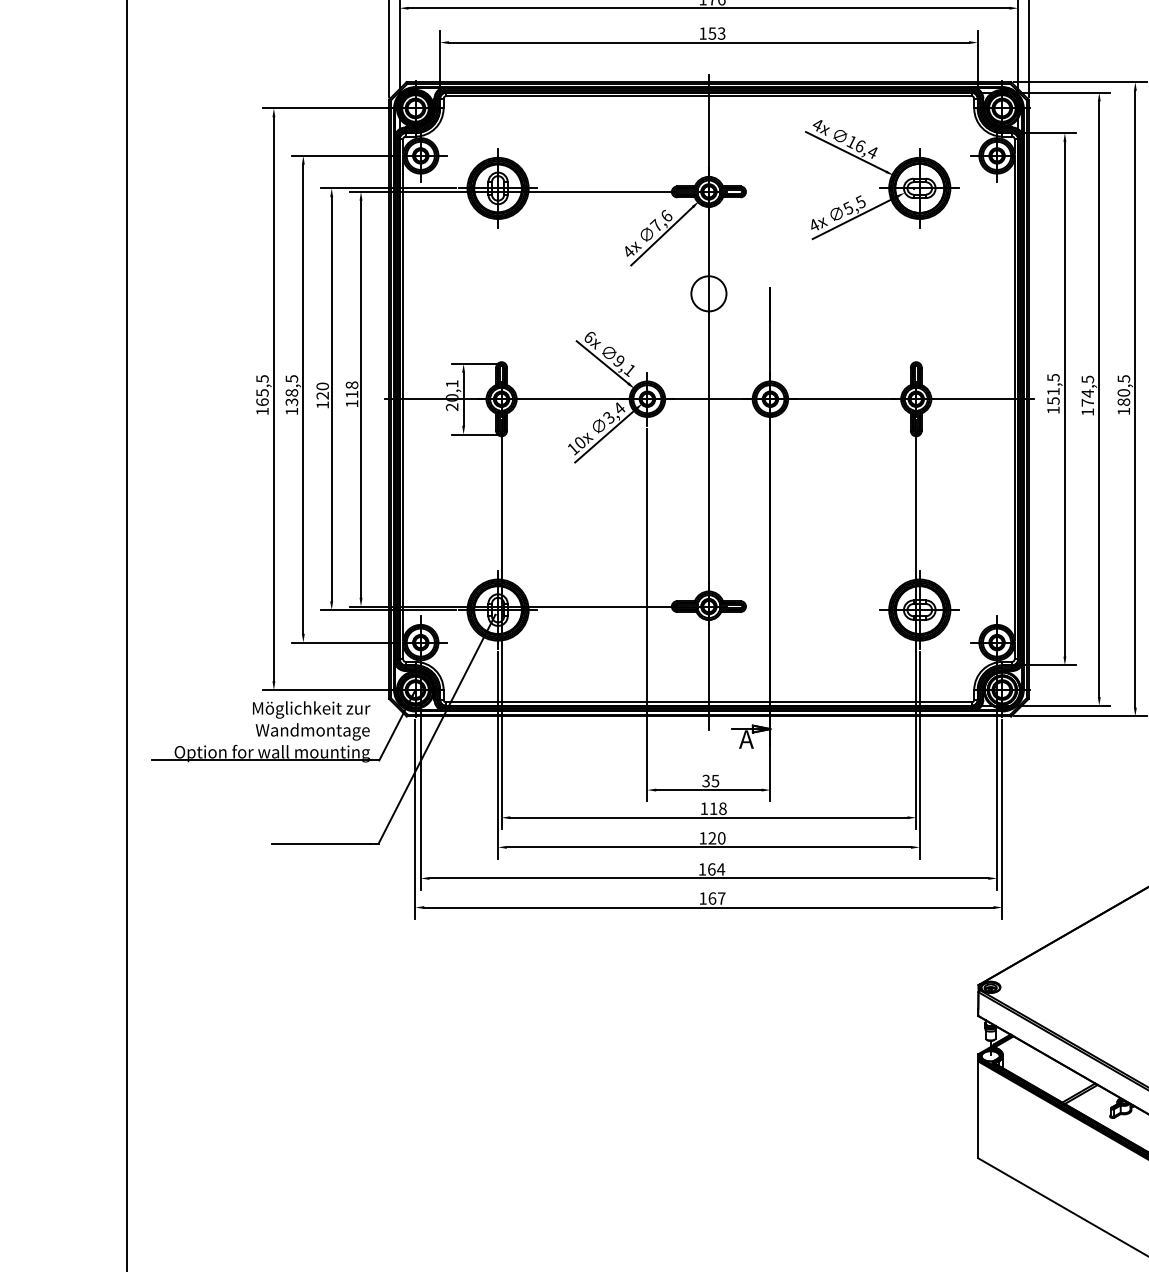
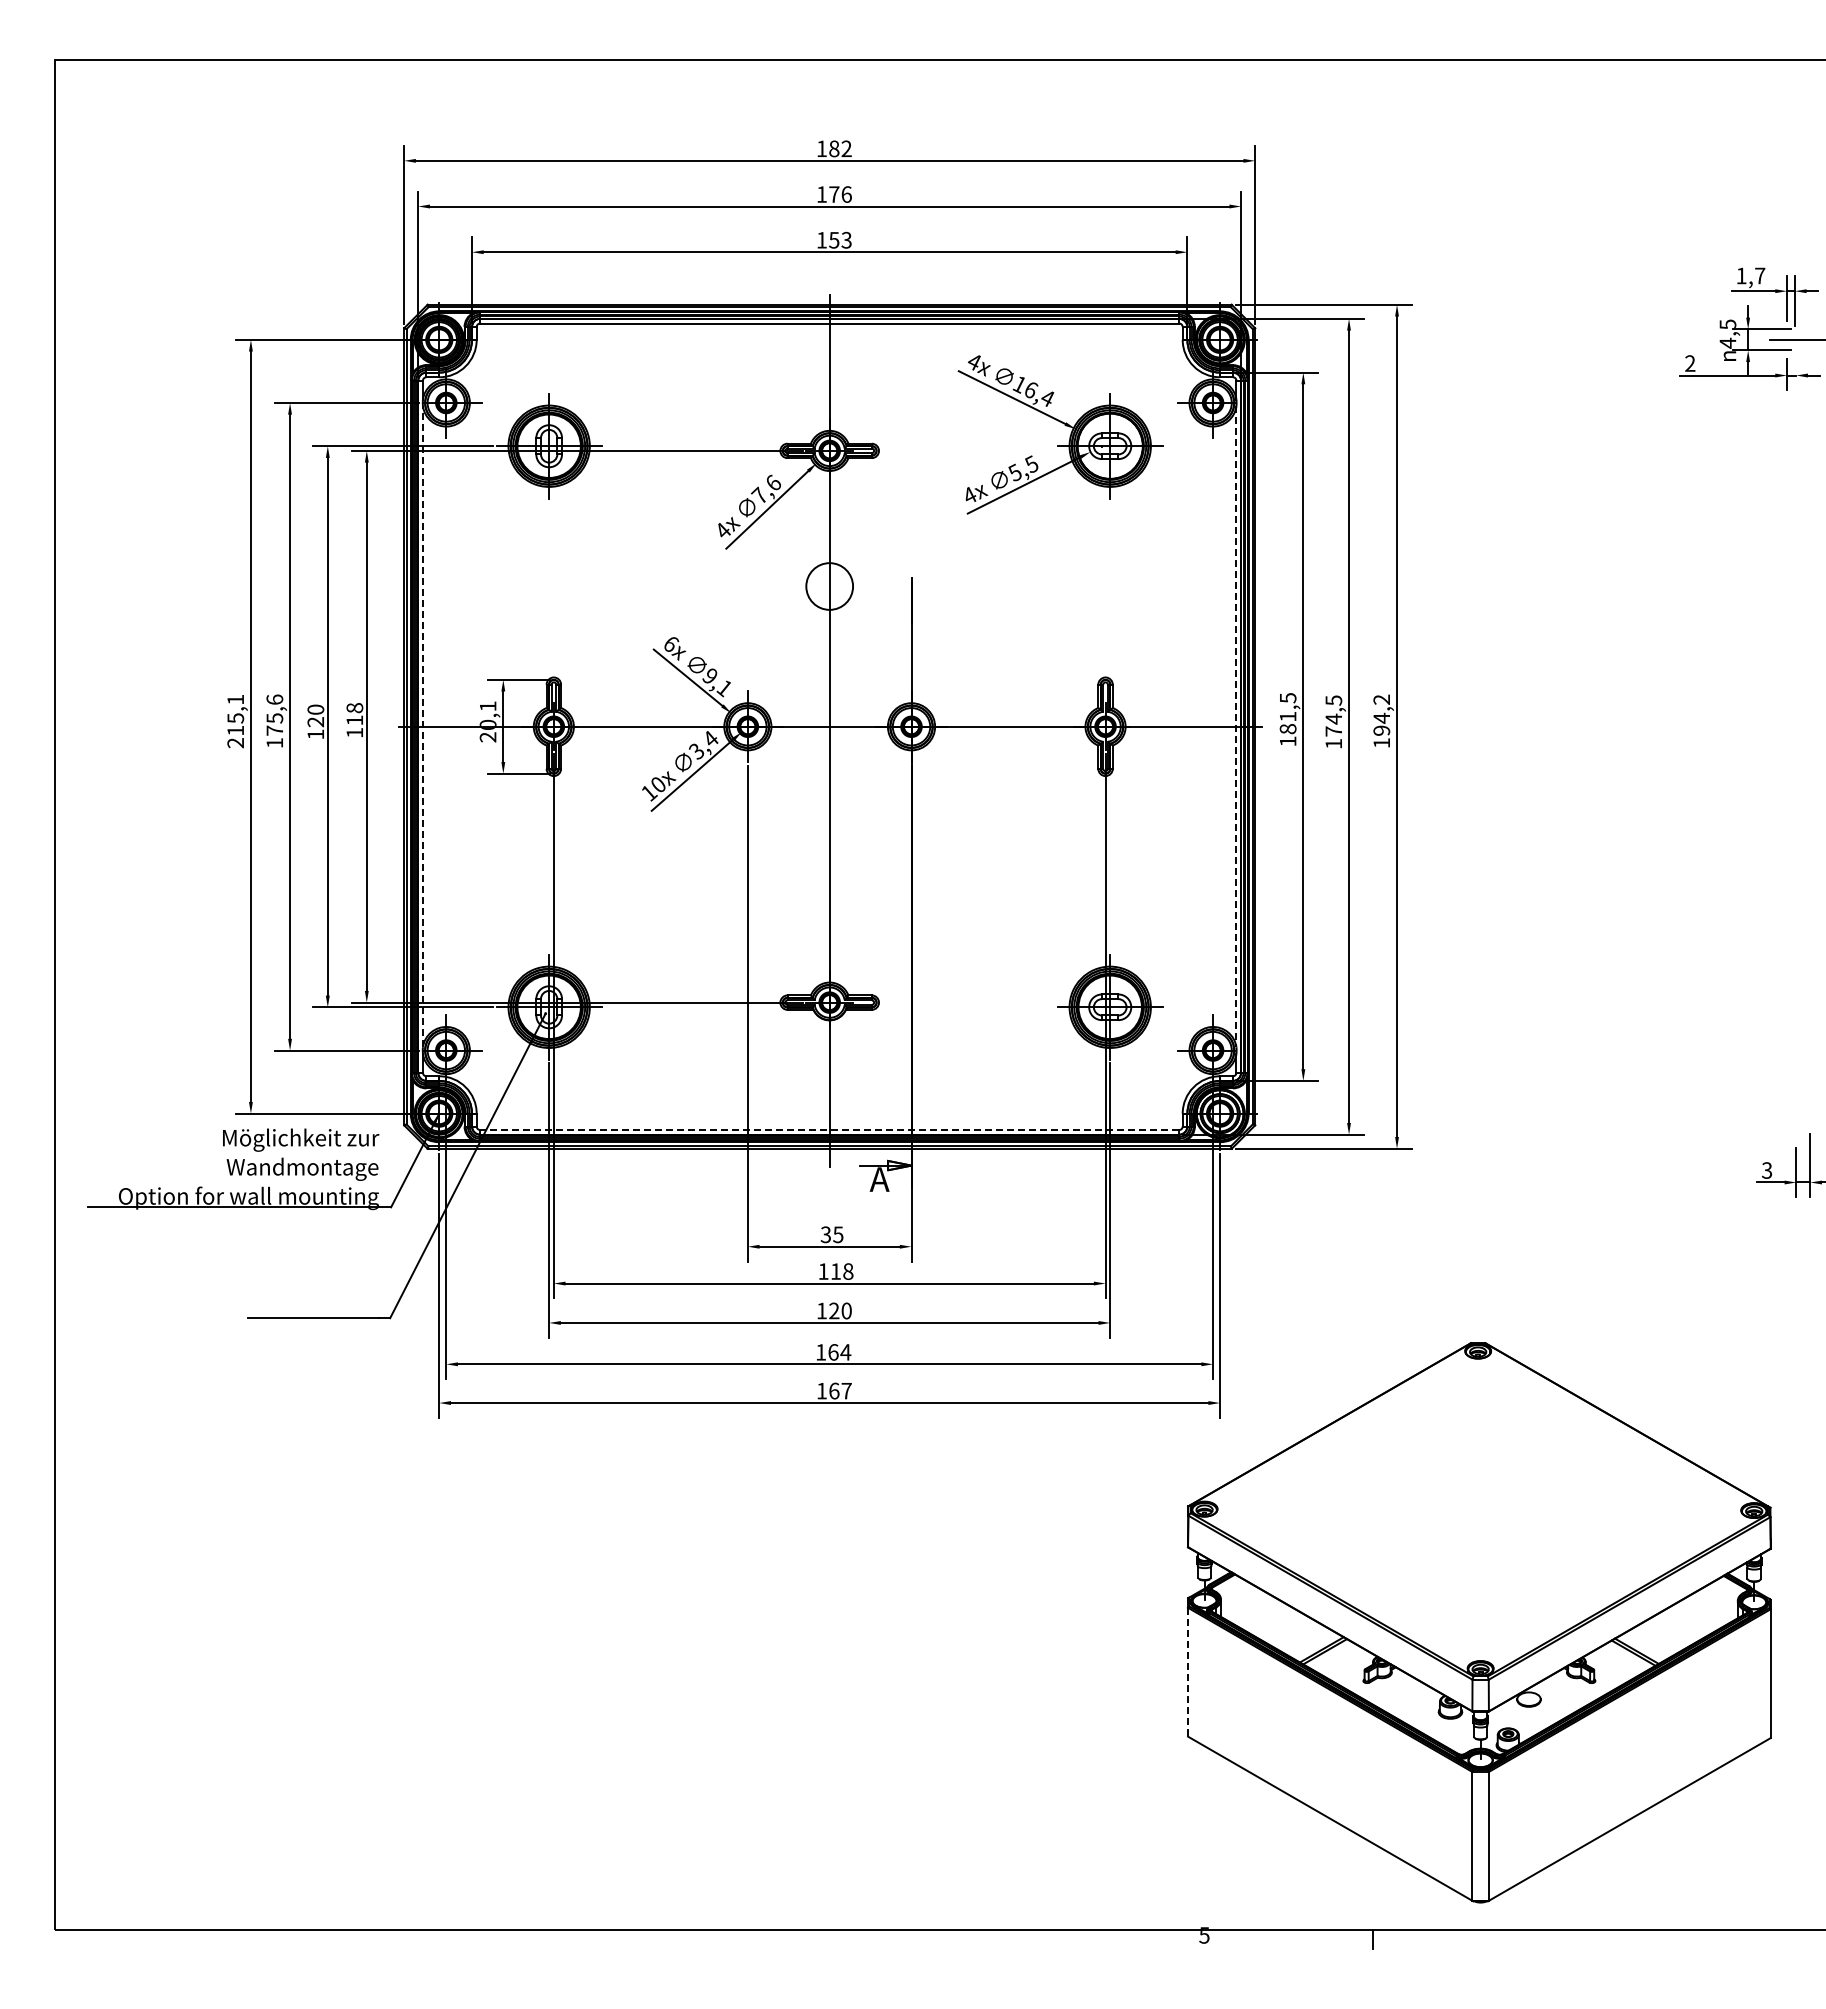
text: (291, 390) -> (274, 714), 138,5 -> 175,6
text: (1123, 390) -> (1381, 714), 180,5 -> 194,2
text: (262, 395) -> (235, 721), 165,5 -> 215,1
line: (402, 399) -> (422, 726), solid -> dashed
line: (1014, 399) -> (1236, 726), solid -> dashed
text: (1053, 401) -> (1287, 729), 151,5 -> 181,5
line: (708, 702) -> (829, 1130), solid -> dashed
line: (978, 1110) -> (1188, 1672), solid -> dashed

